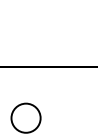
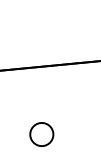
circle: (25, 117) -> (40, 133), size x0.6

